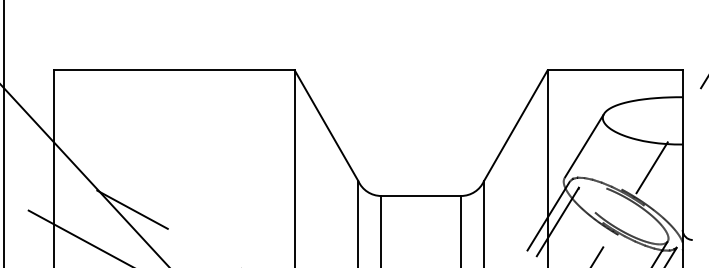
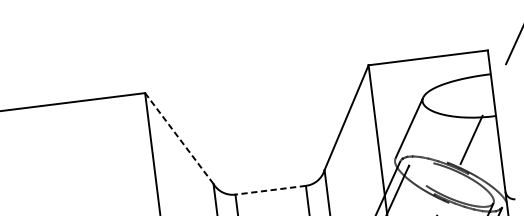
line: (326, 125) -> (179, 138), solid -> dashed
line: (421, 195) -> (270, 189), solid -> dashed

